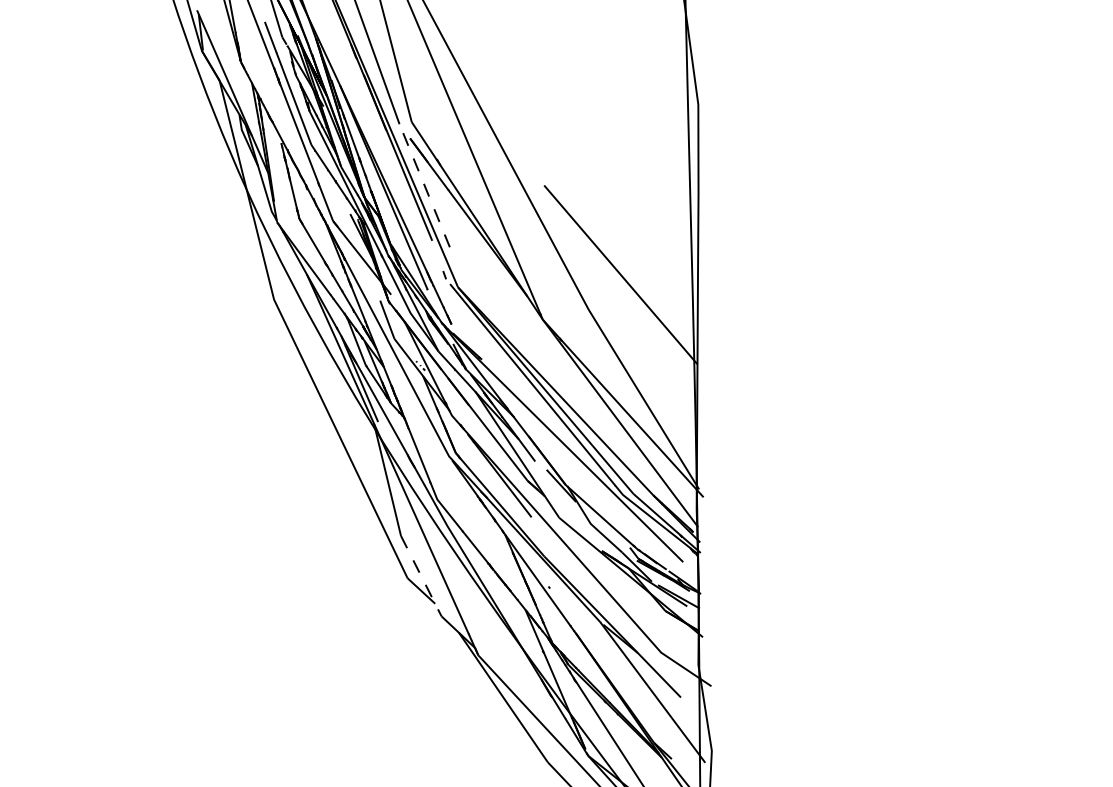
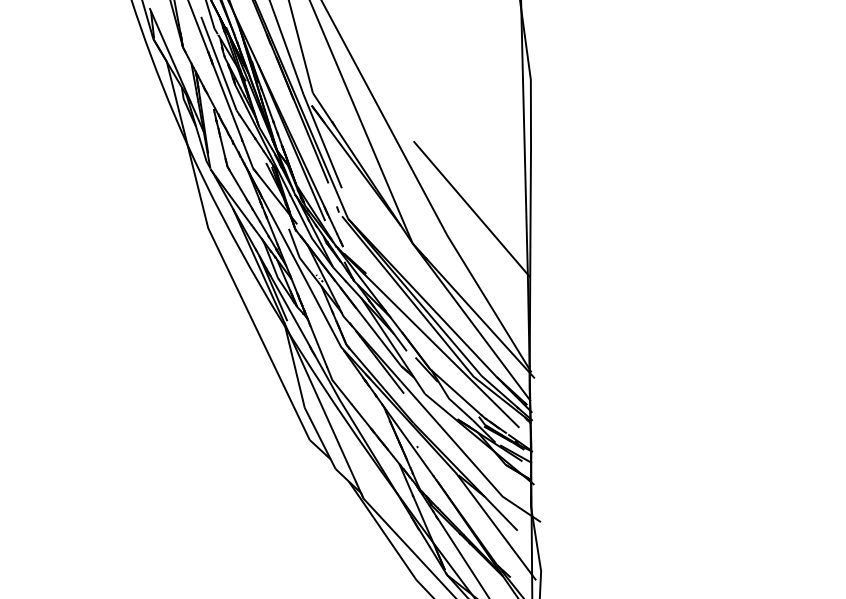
line: (424, 185) -> (322, 141), dashed -> solid
line: (421, 576) -> (320, 438), dashed -> solid

